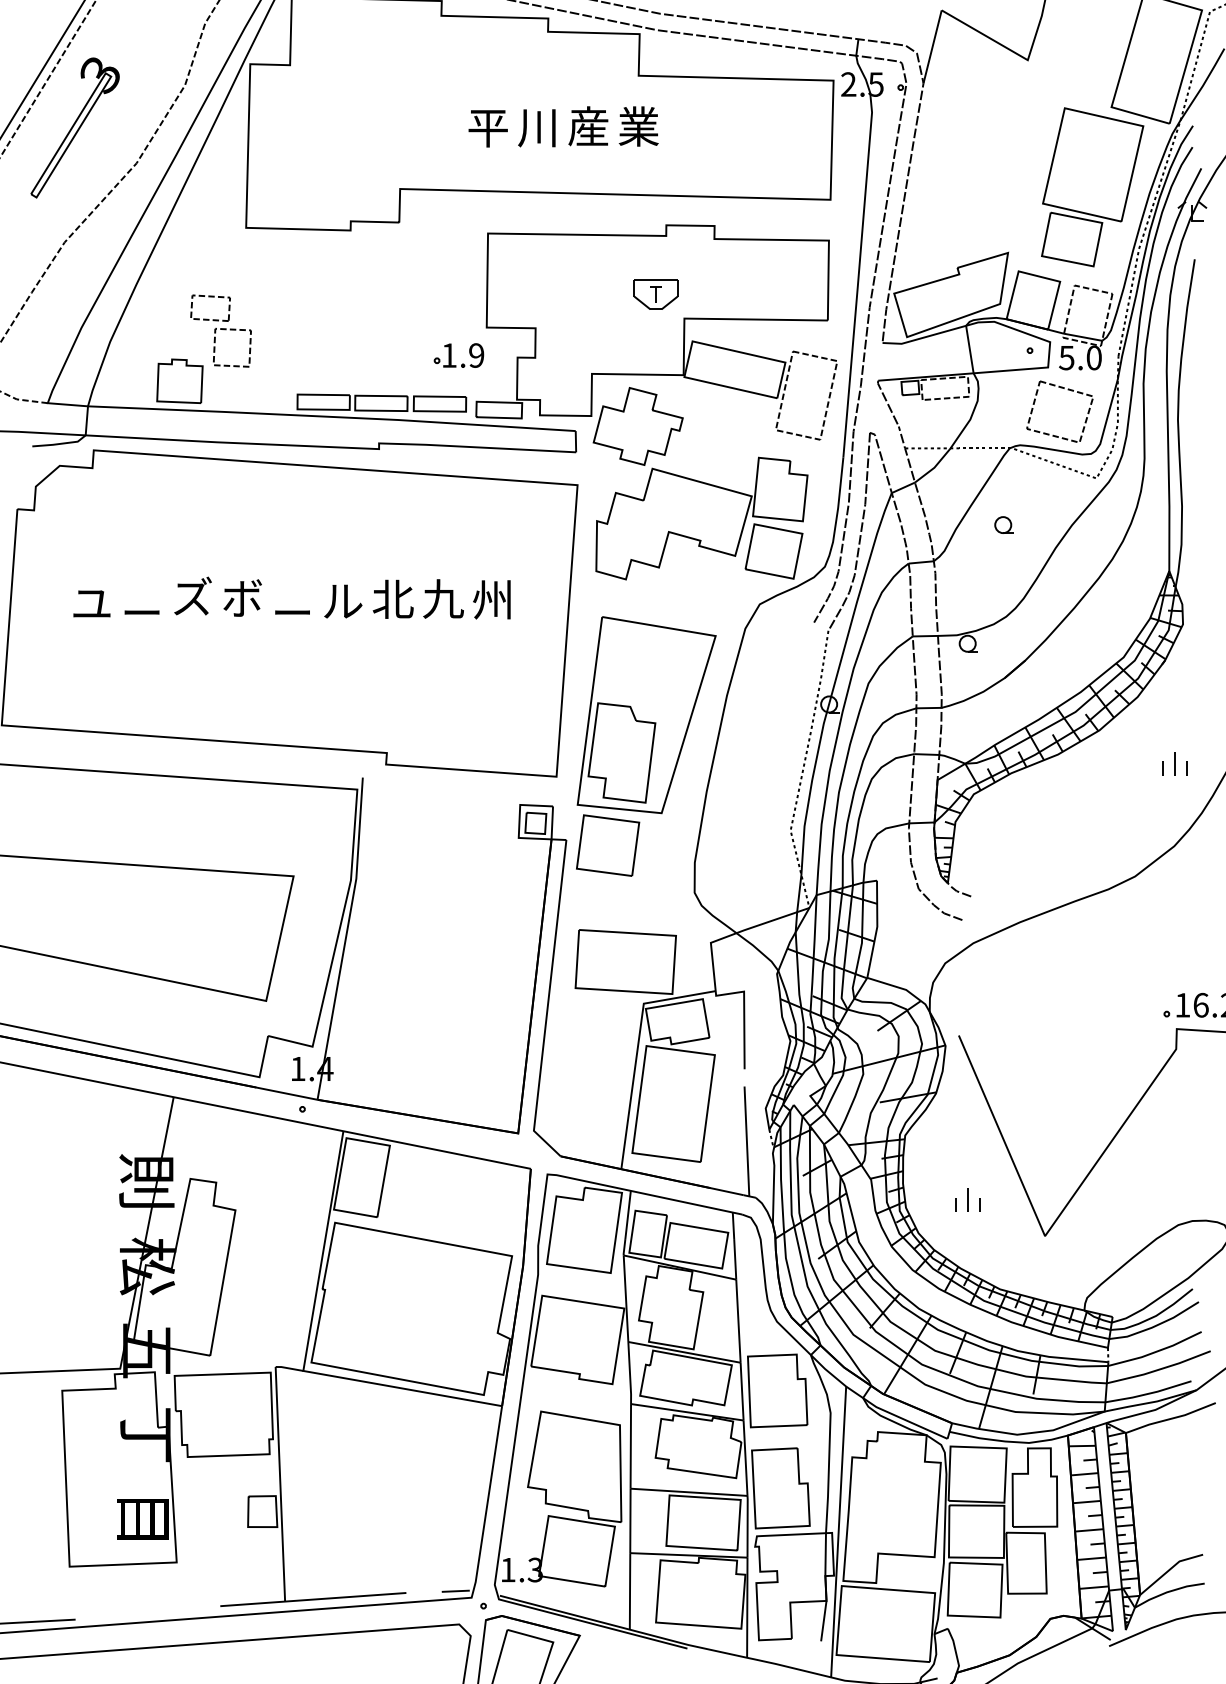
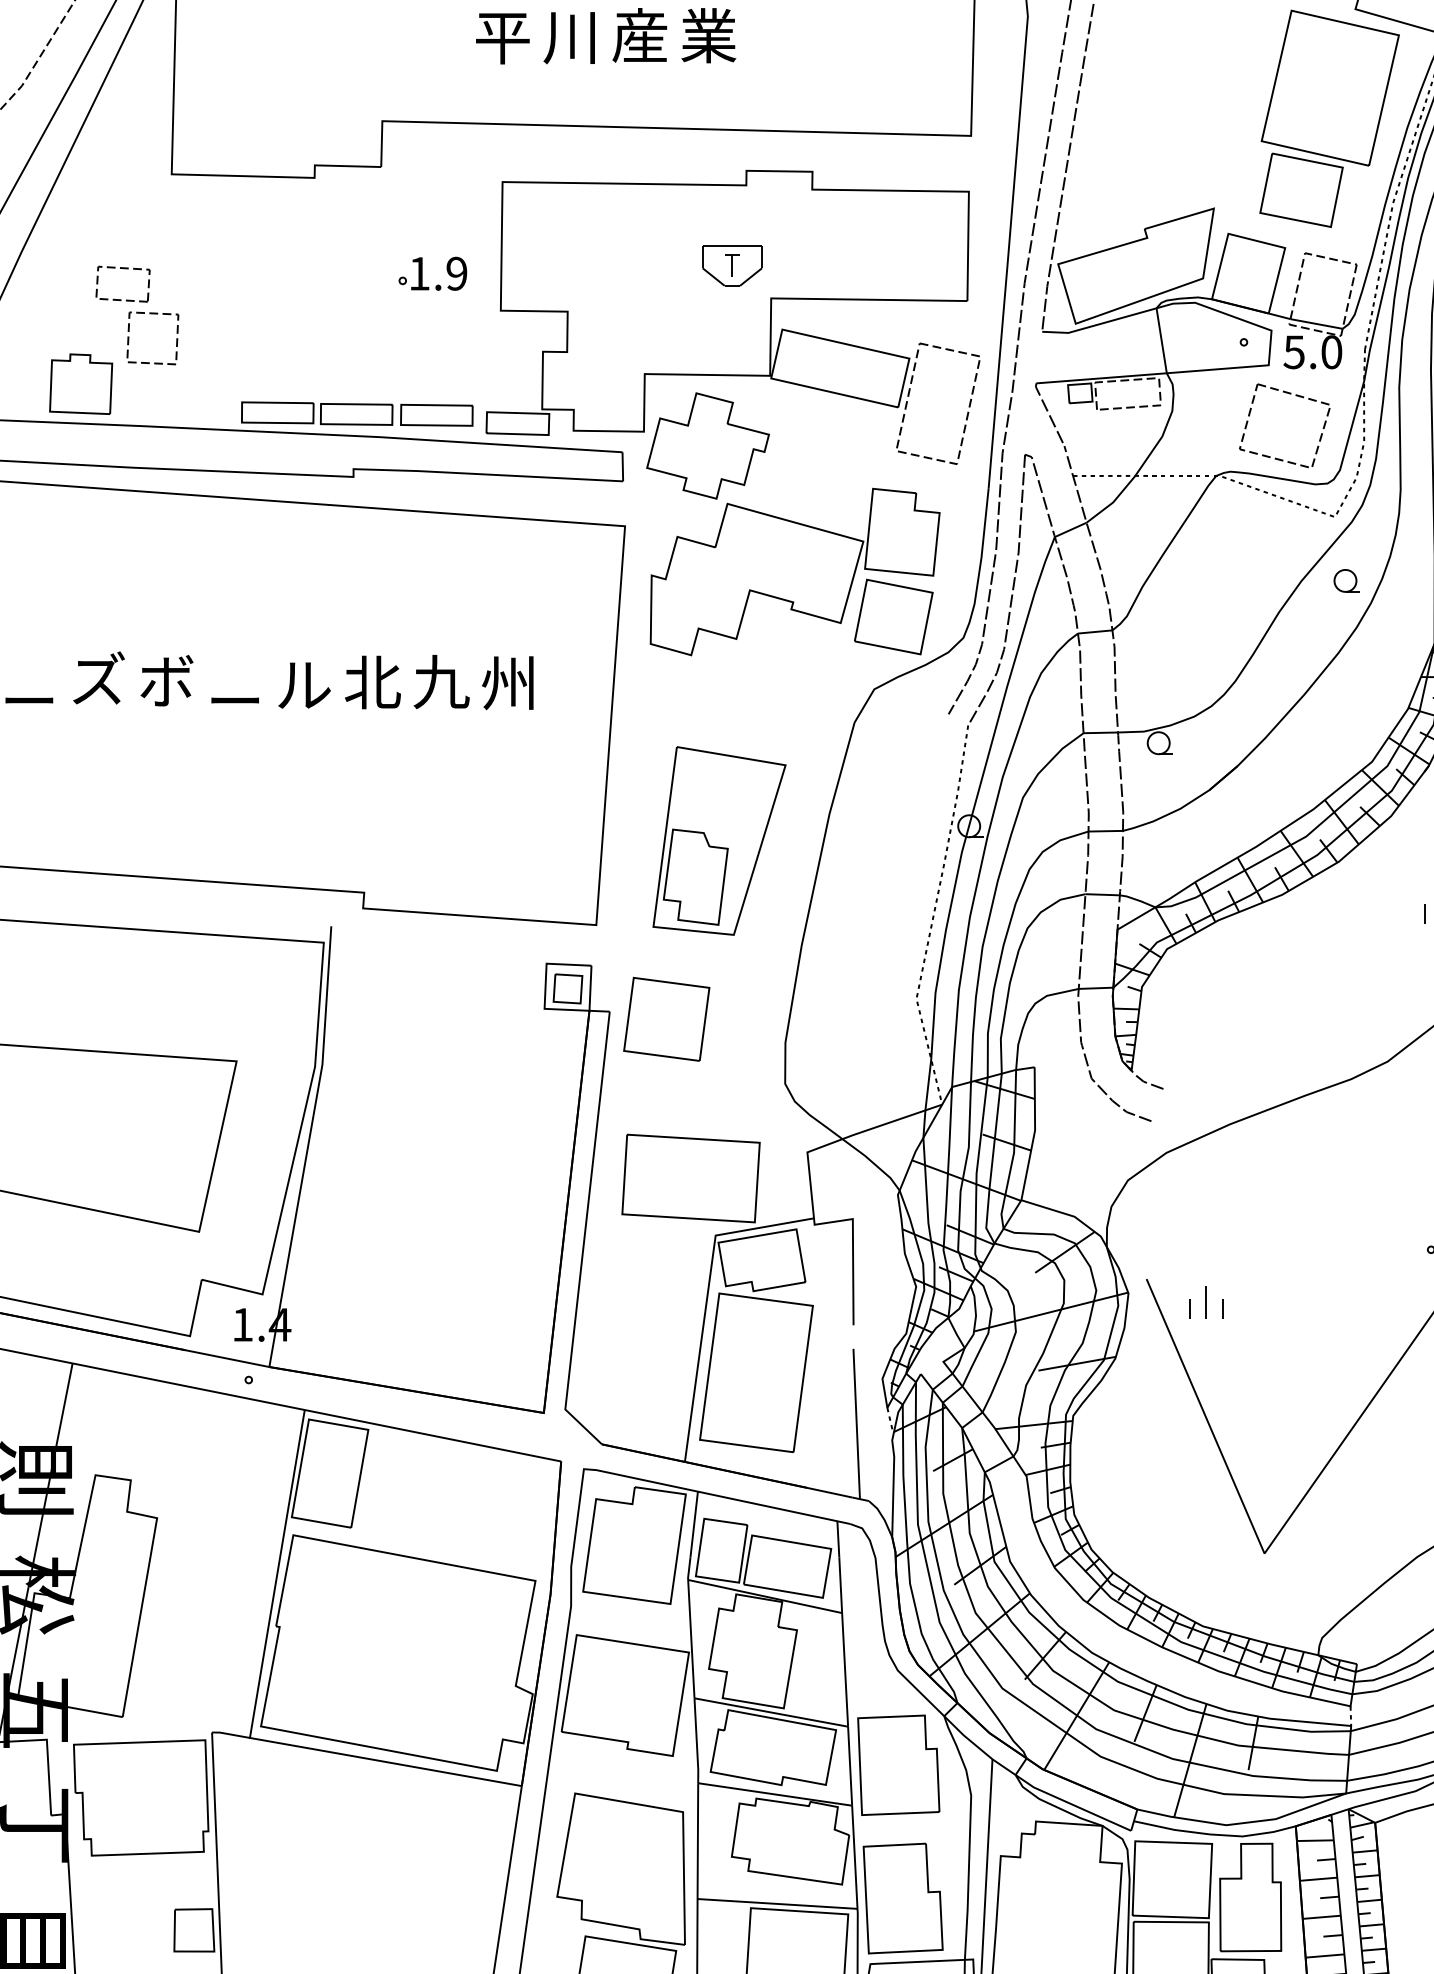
part: (451, 355) -> (422, 273), moved
part: (1003, 524) -> (1345, 580), moved
part: (646, 715) -> (719, 841), size x0.7
part: (967, 1199) -> (1206, 1300), moved

